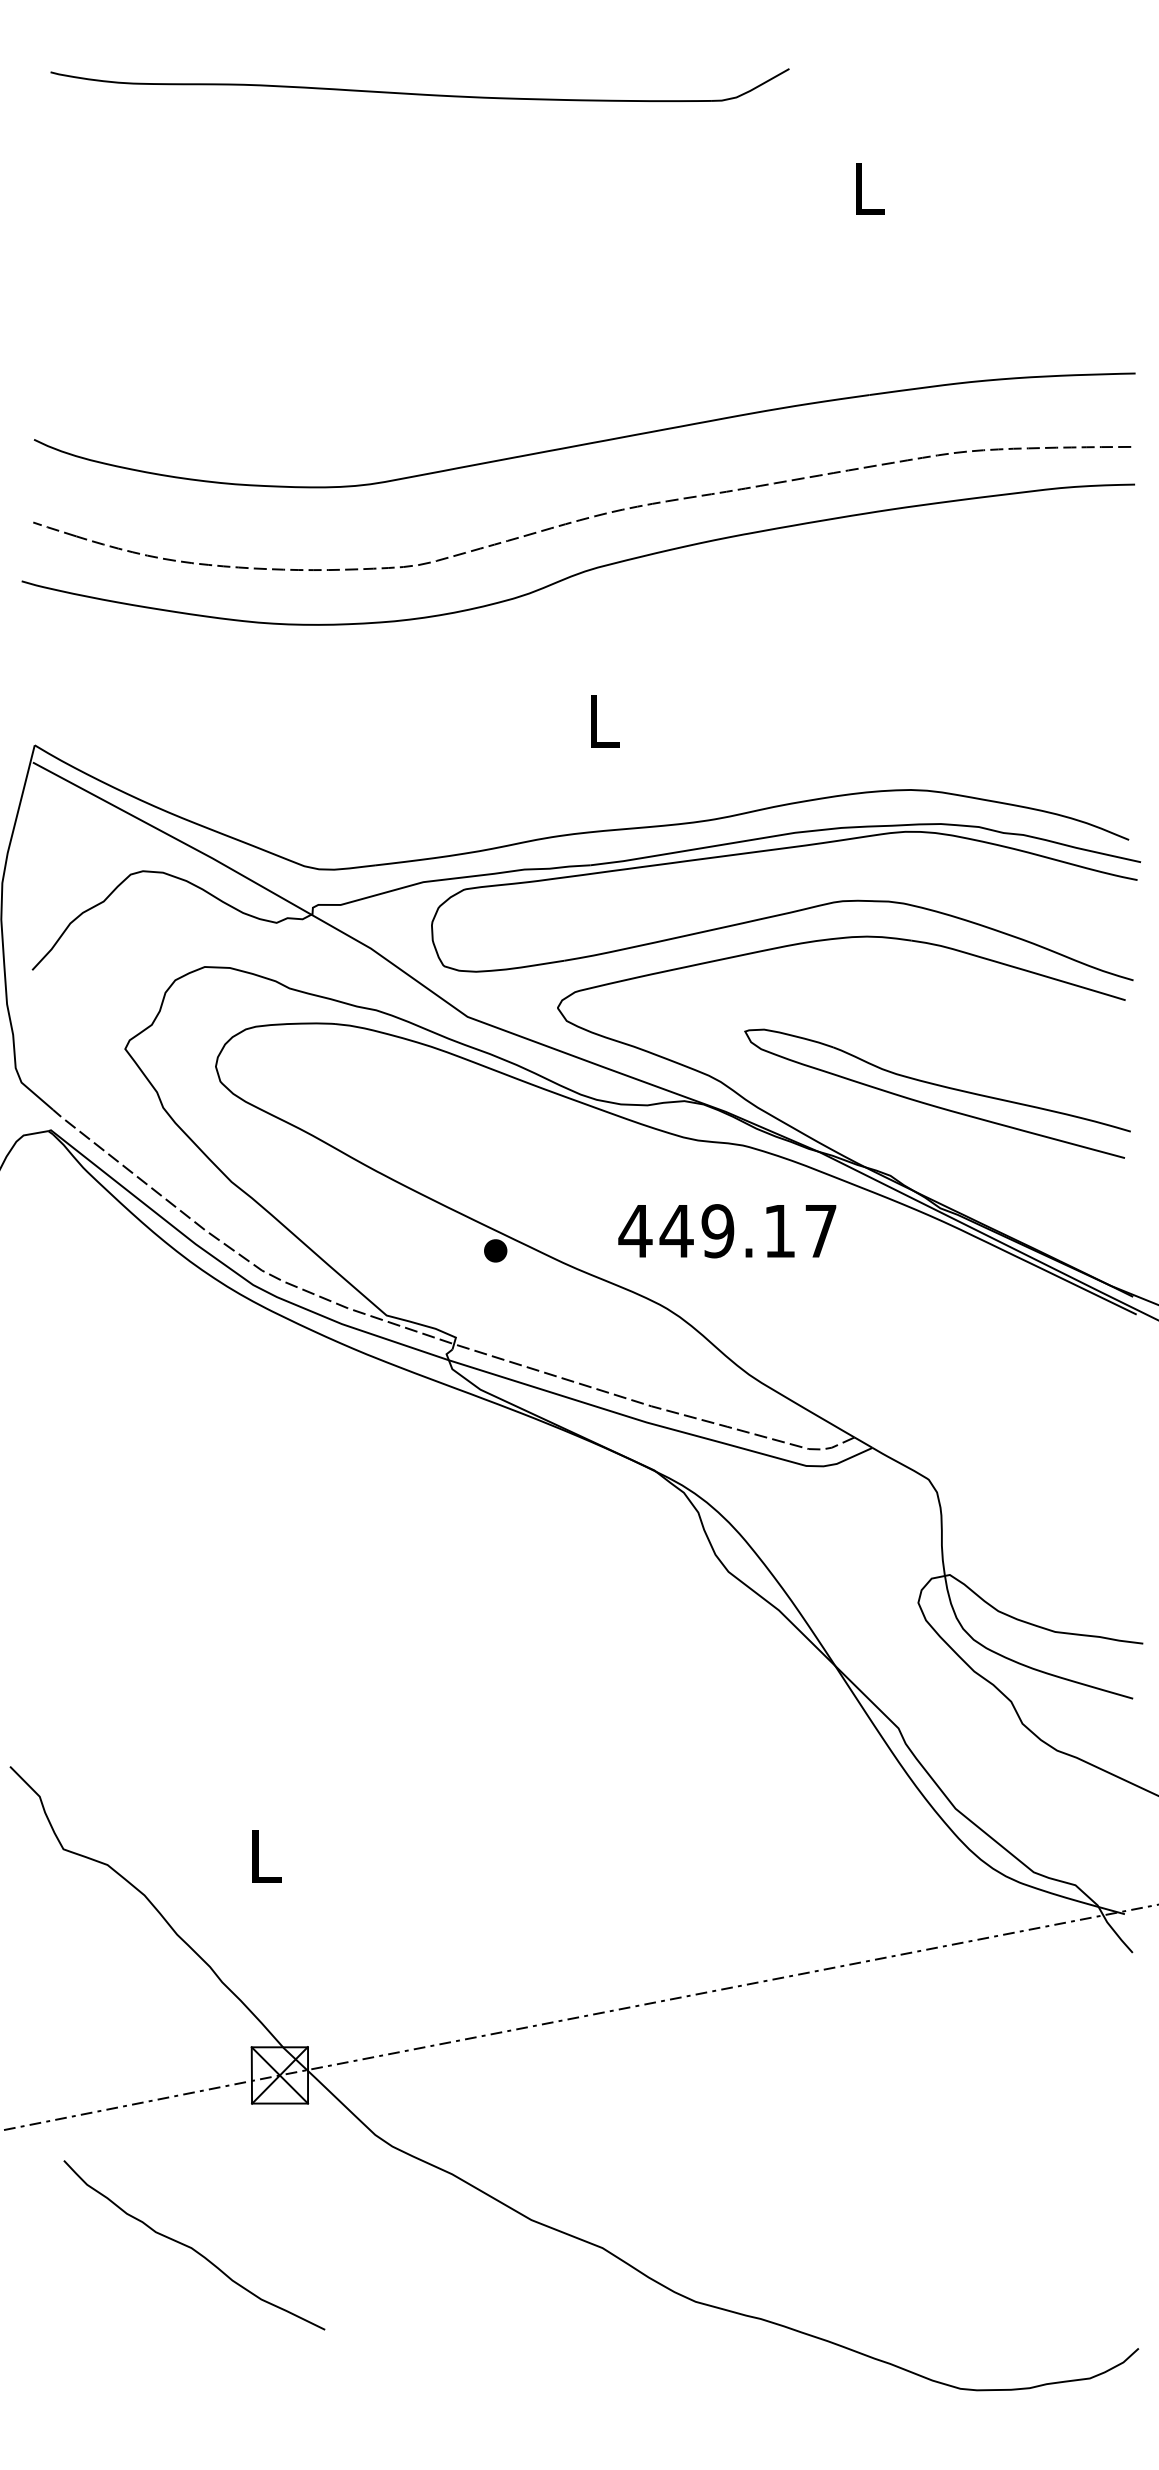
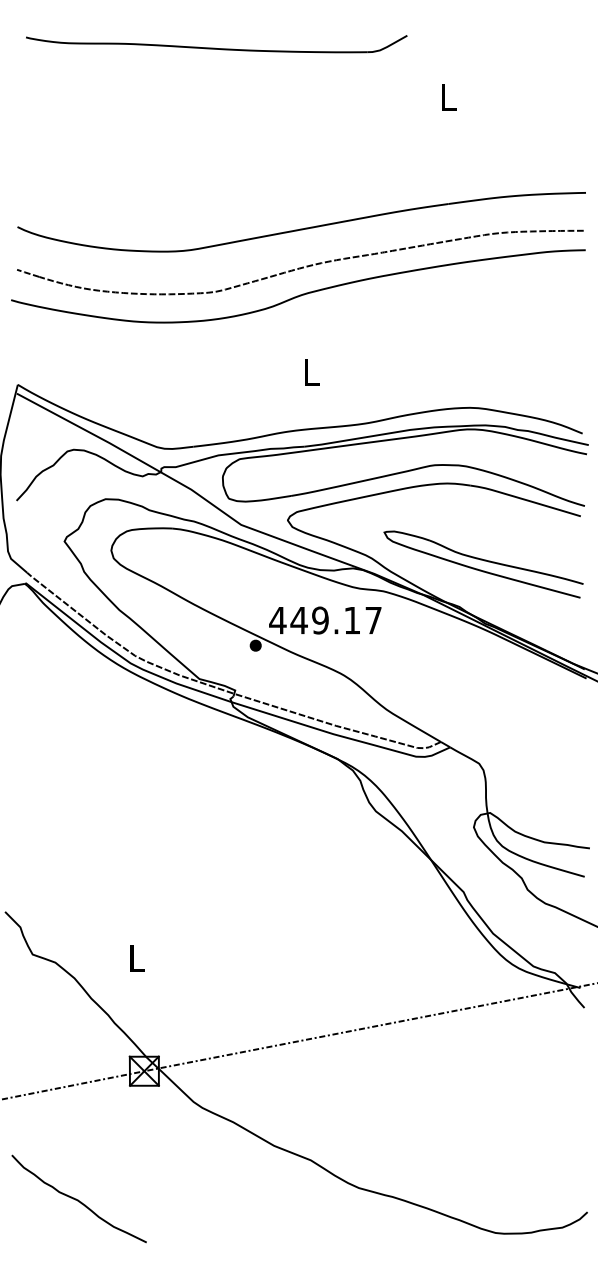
text: (727, 1231) -> (325, 620), moved
curve: (192, 2246) -> (78, 1199), moved

